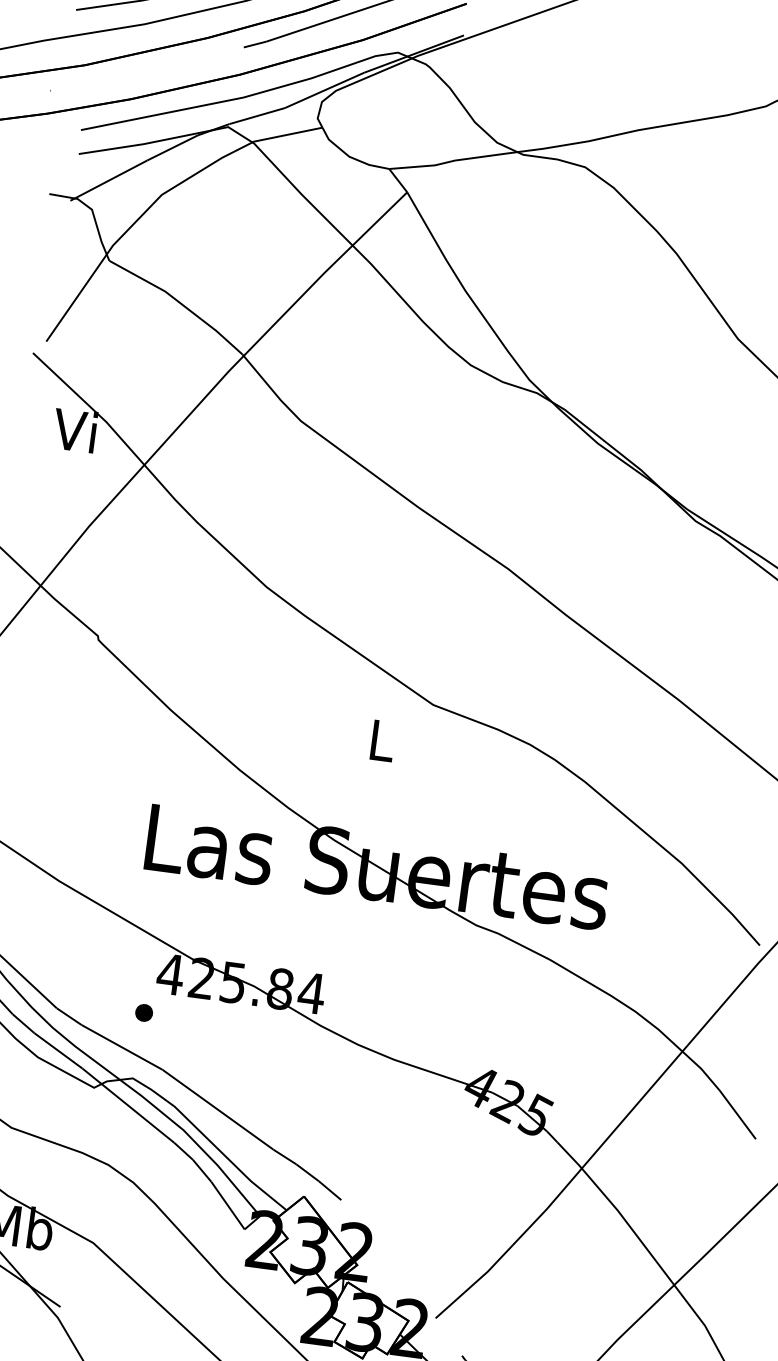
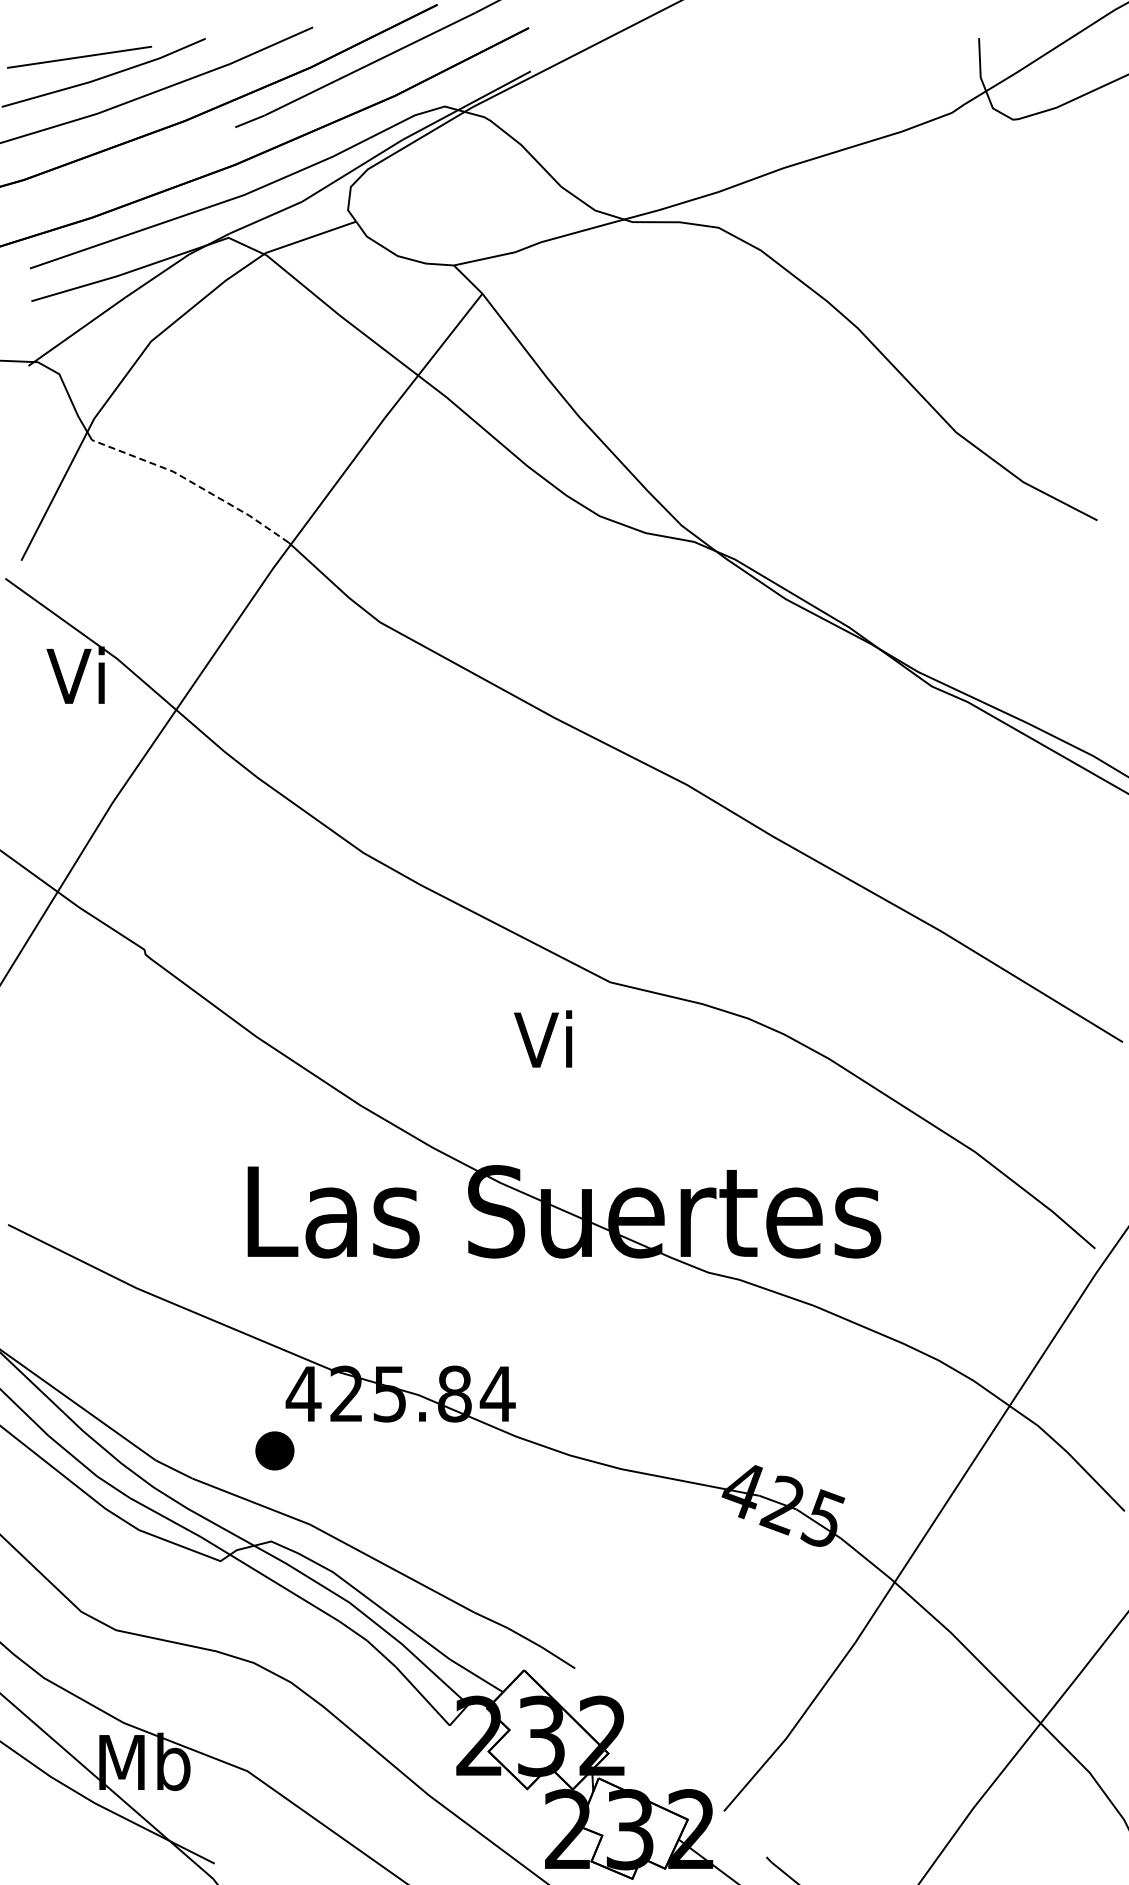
line: (179, 302) -> (194, 483), solid -> dashed
text: (379, 739) -> (543, 1038), L -> Vi
part: (144, 1012) -> (274, 1450), size x1.6

